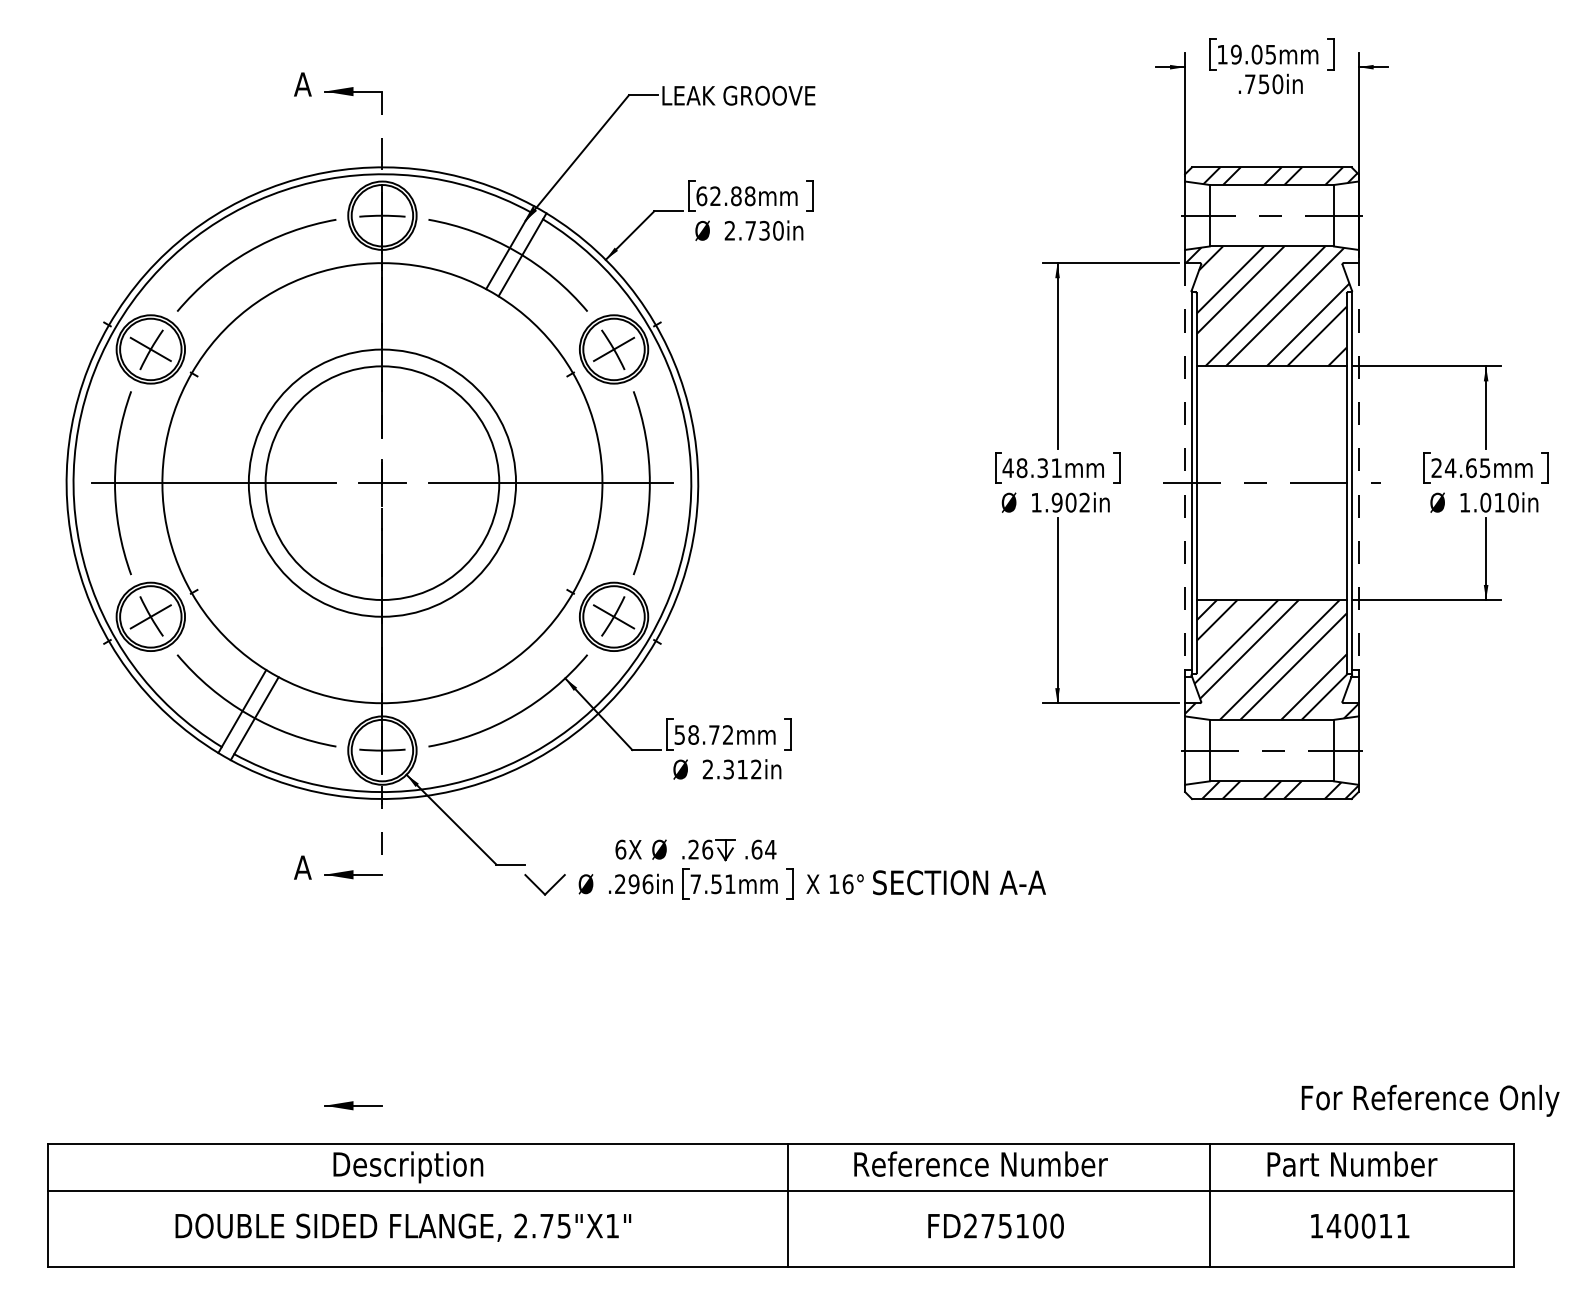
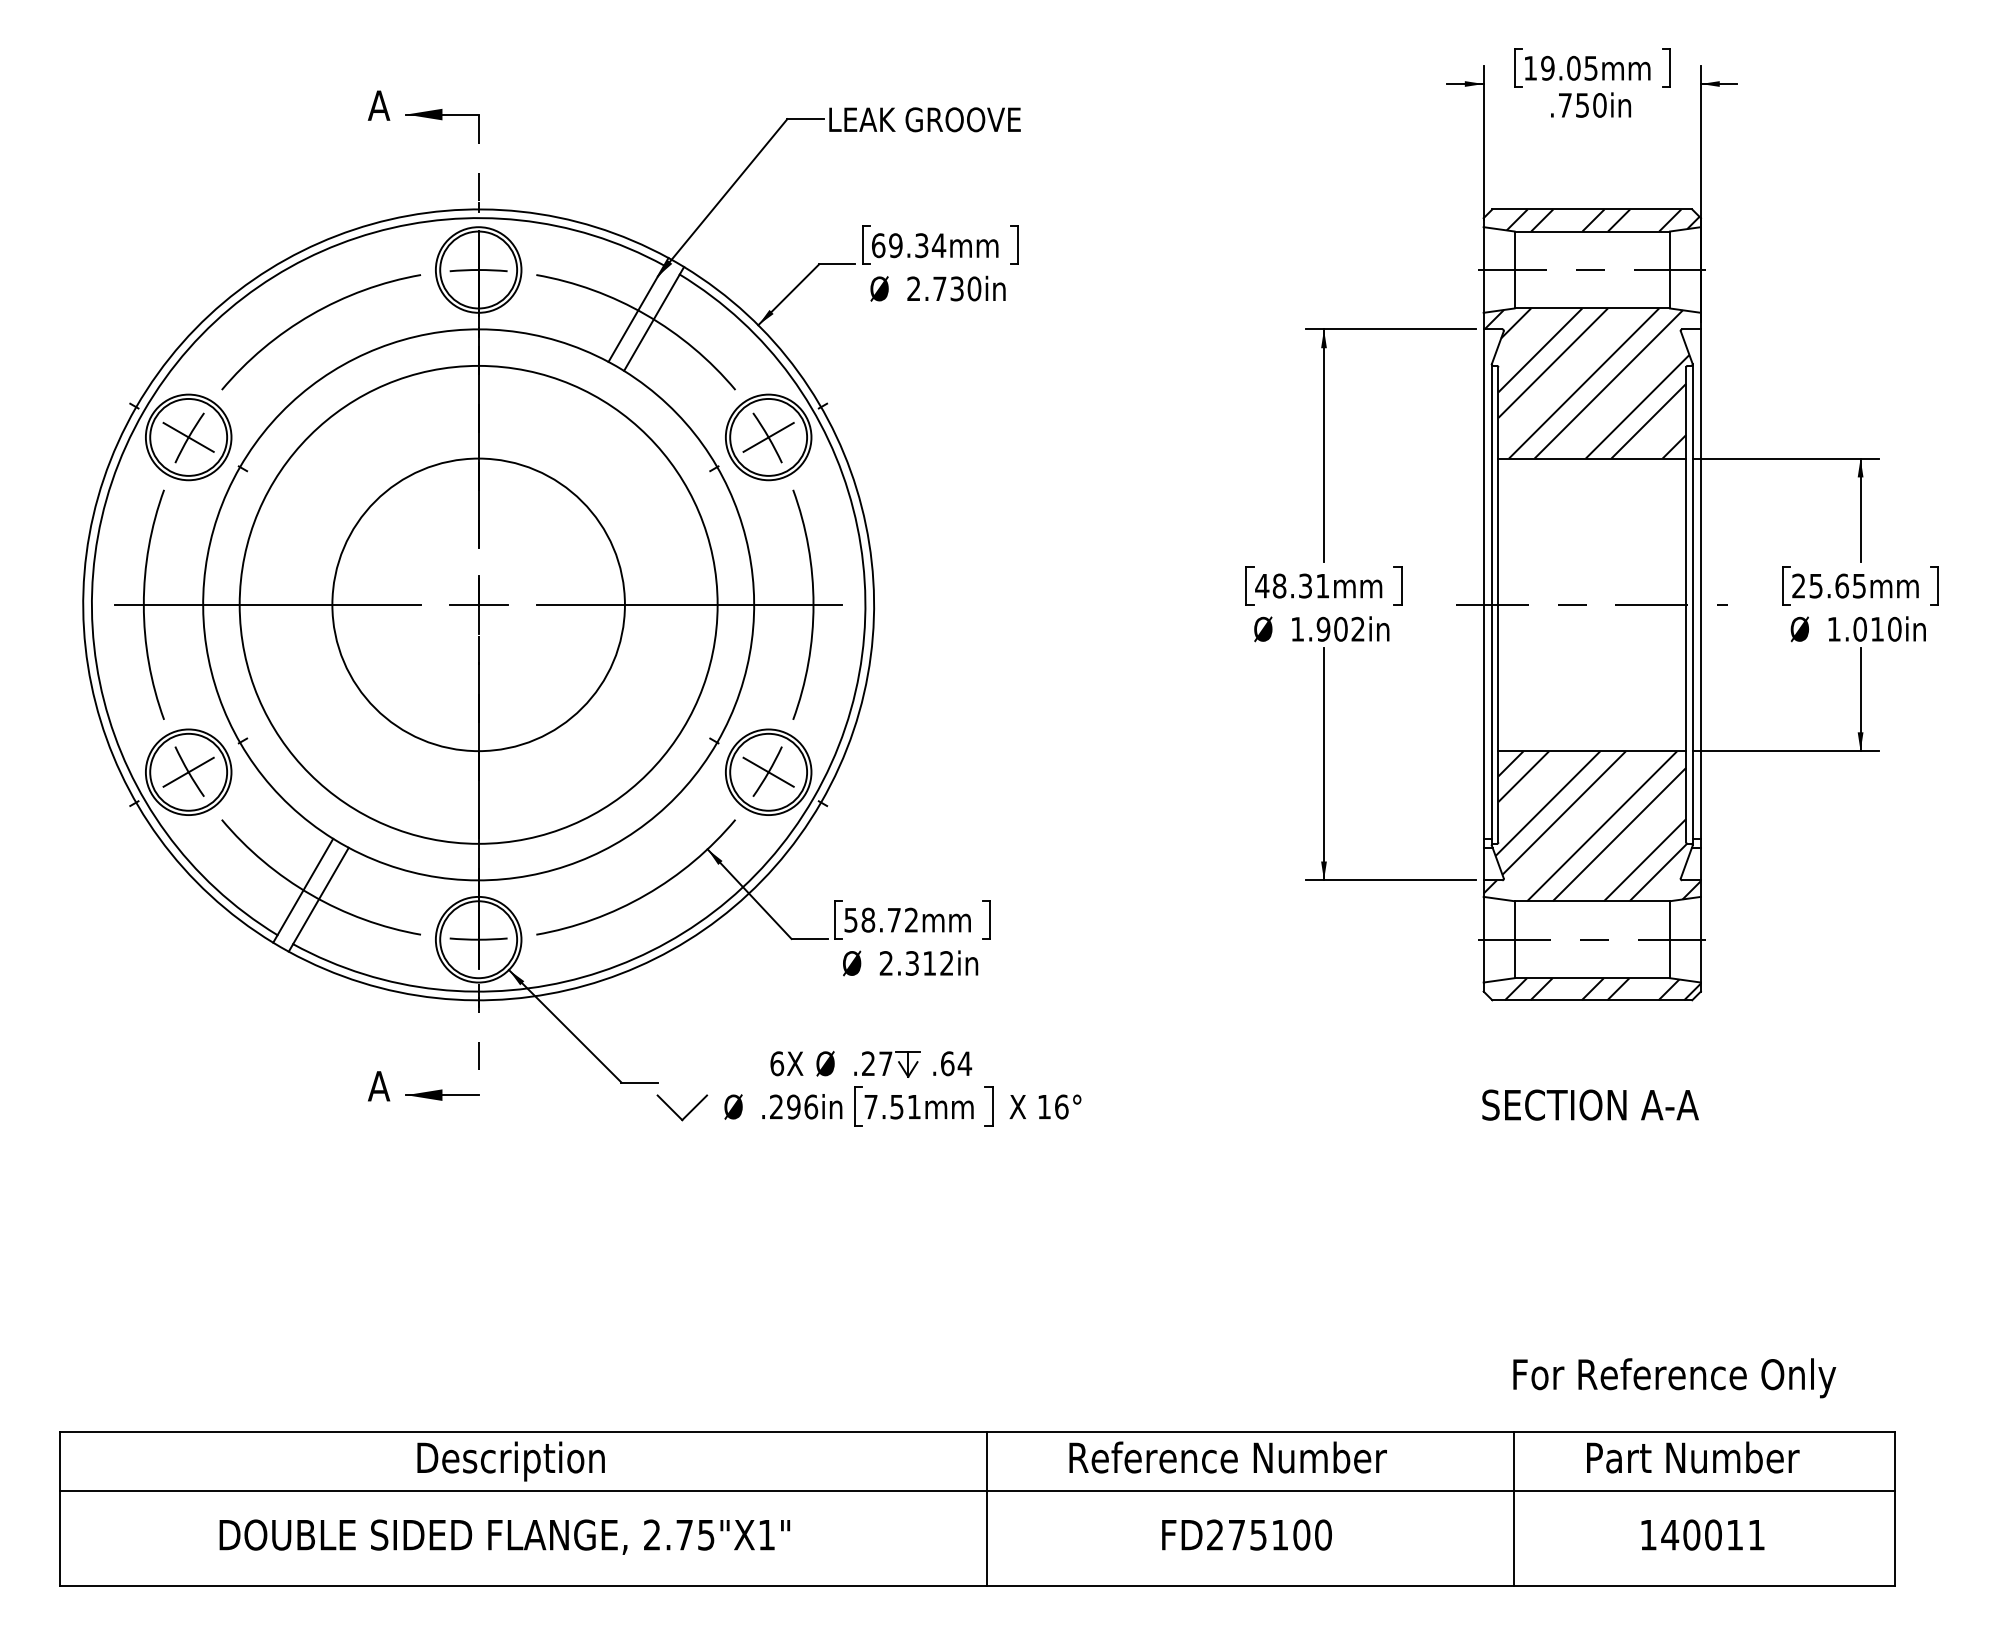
text: (732, 196) -> (916, 245), 62.88mm -> 69.34mm
line: (1185, 467) -> (1484, 585), dashed -> solid
line: (1358, 467) -> (1700, 585), dashed -> solid
text: (1450, 468) -> (1815, 586), 24.65mm -> 25.65mm
circle: (382, 483) -> (478, 605), size x1.43
text: (707, 849) -> (885, 1063), .26 -> .27
text: (959, 882) -> (1590, 1104), moved
text: (1430, 1100) -> (1674, 1377), moved
part: (353, 1105) -> (442, 1384), removed

